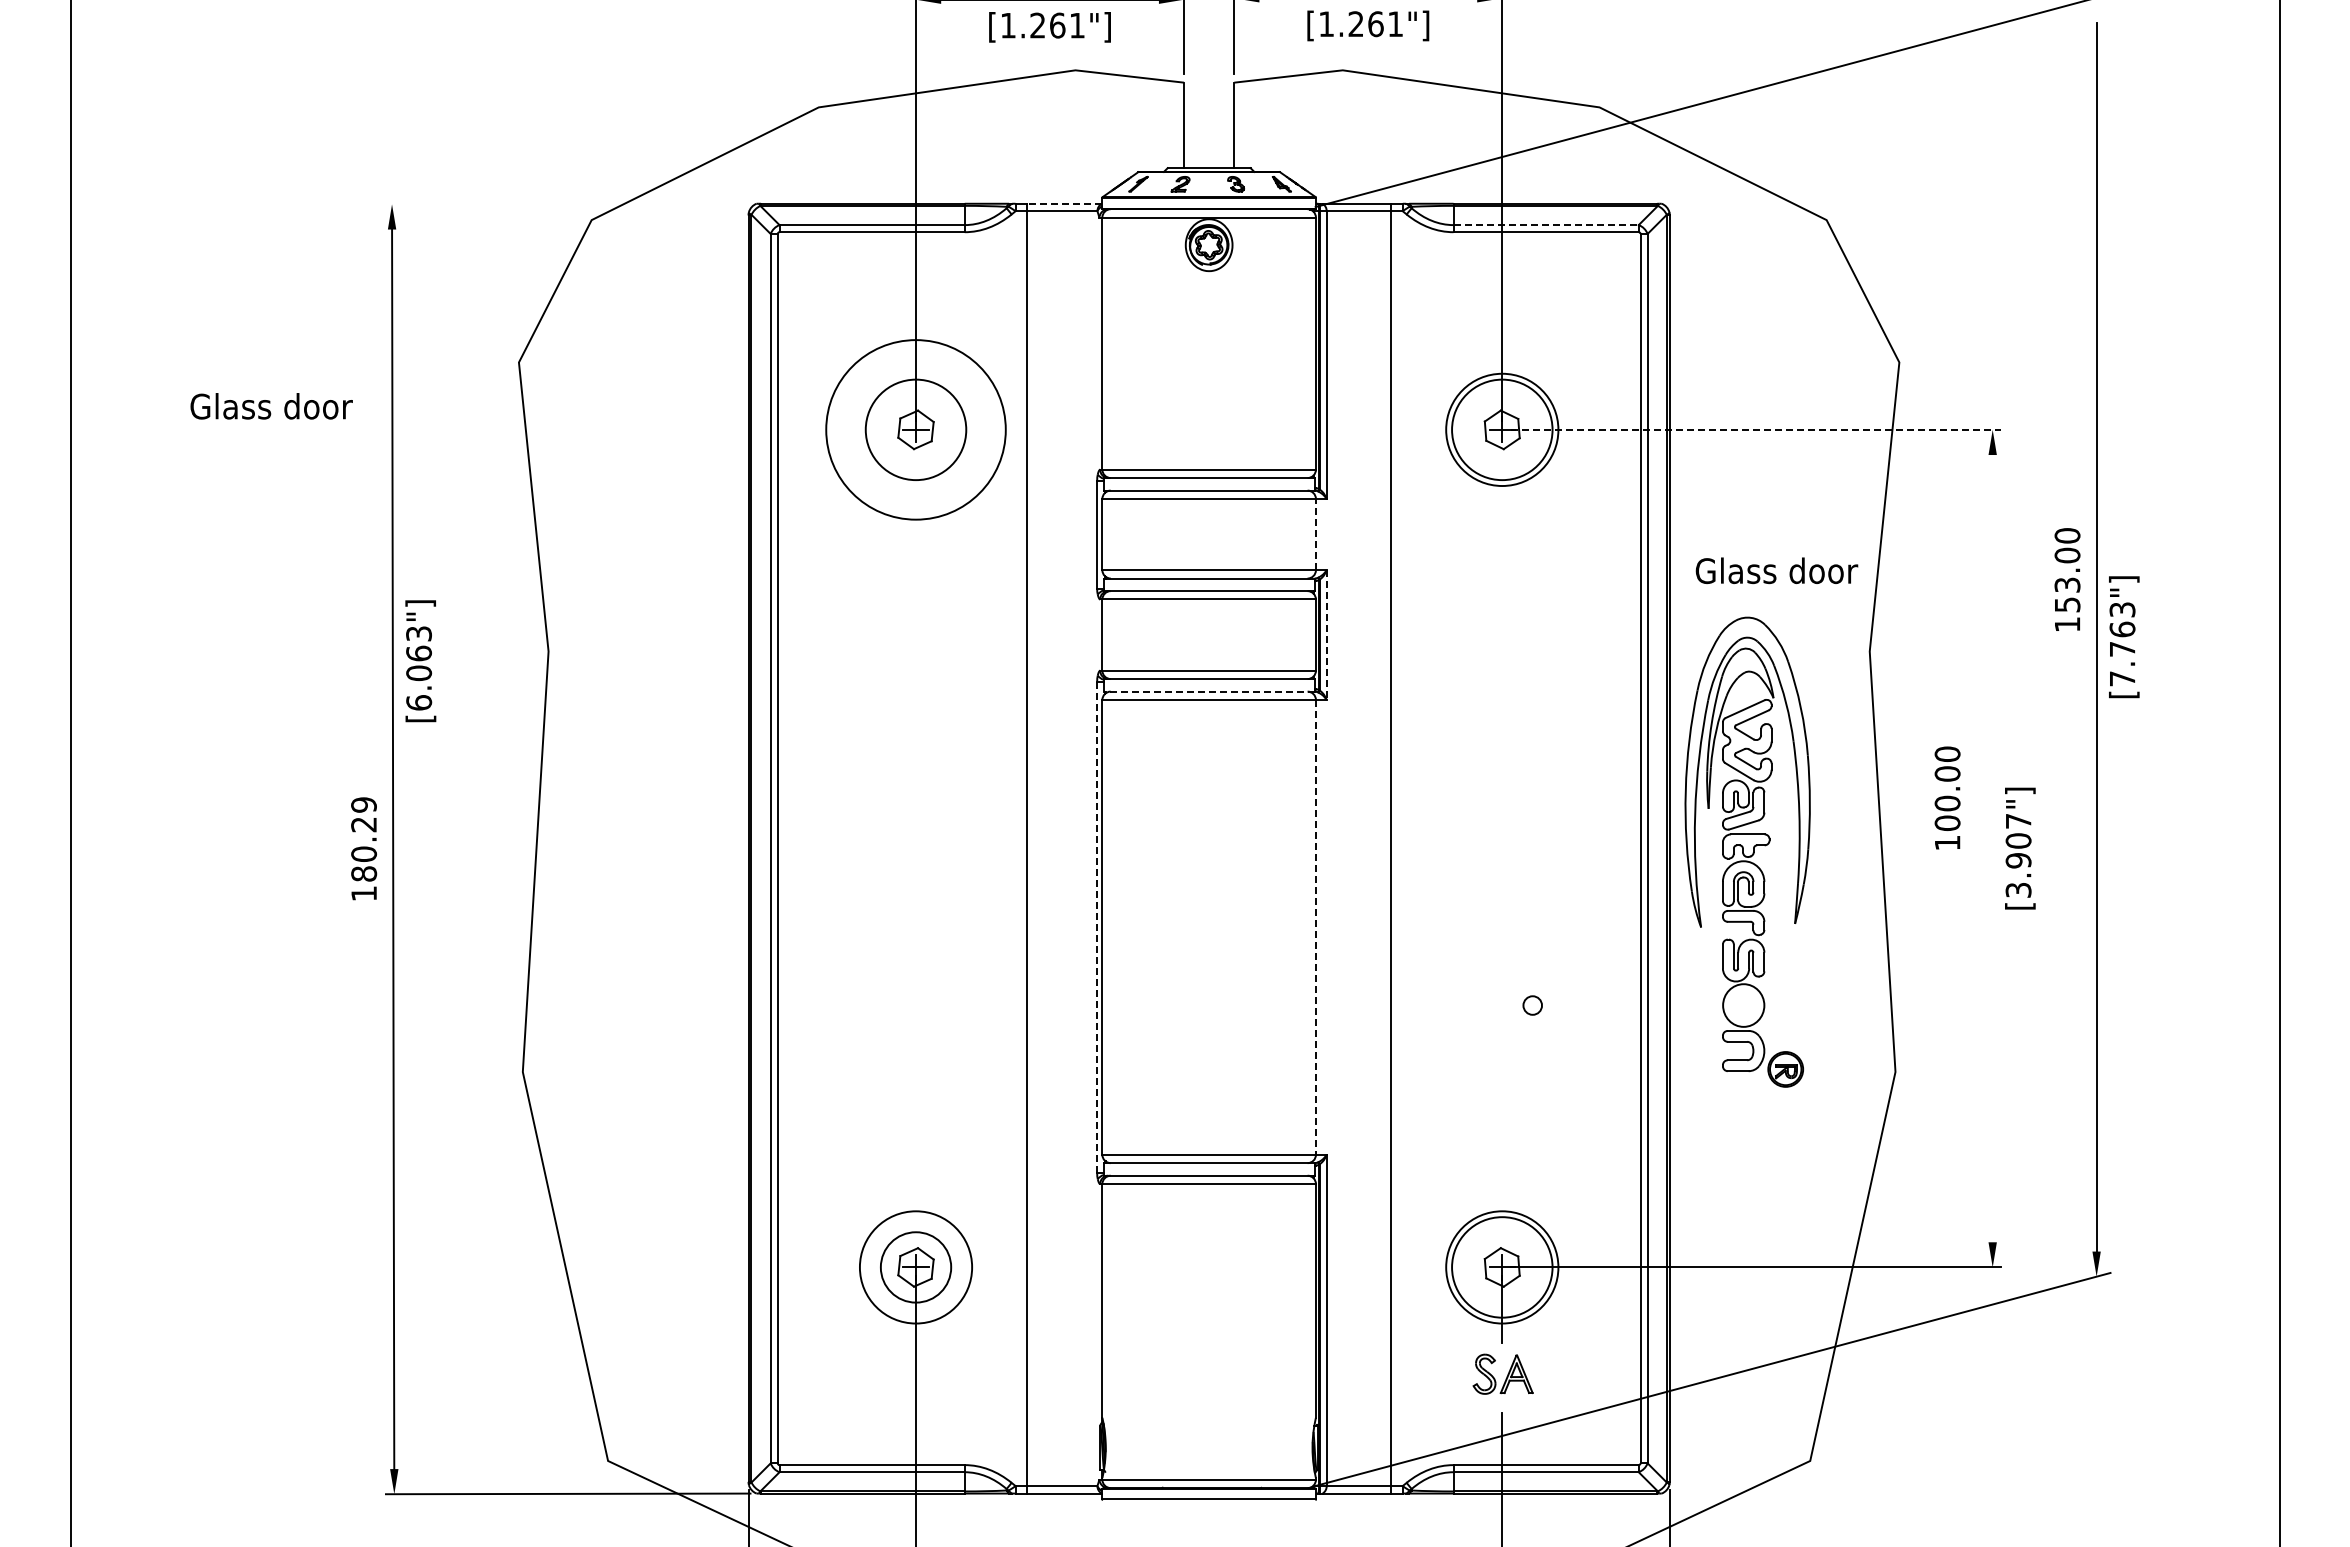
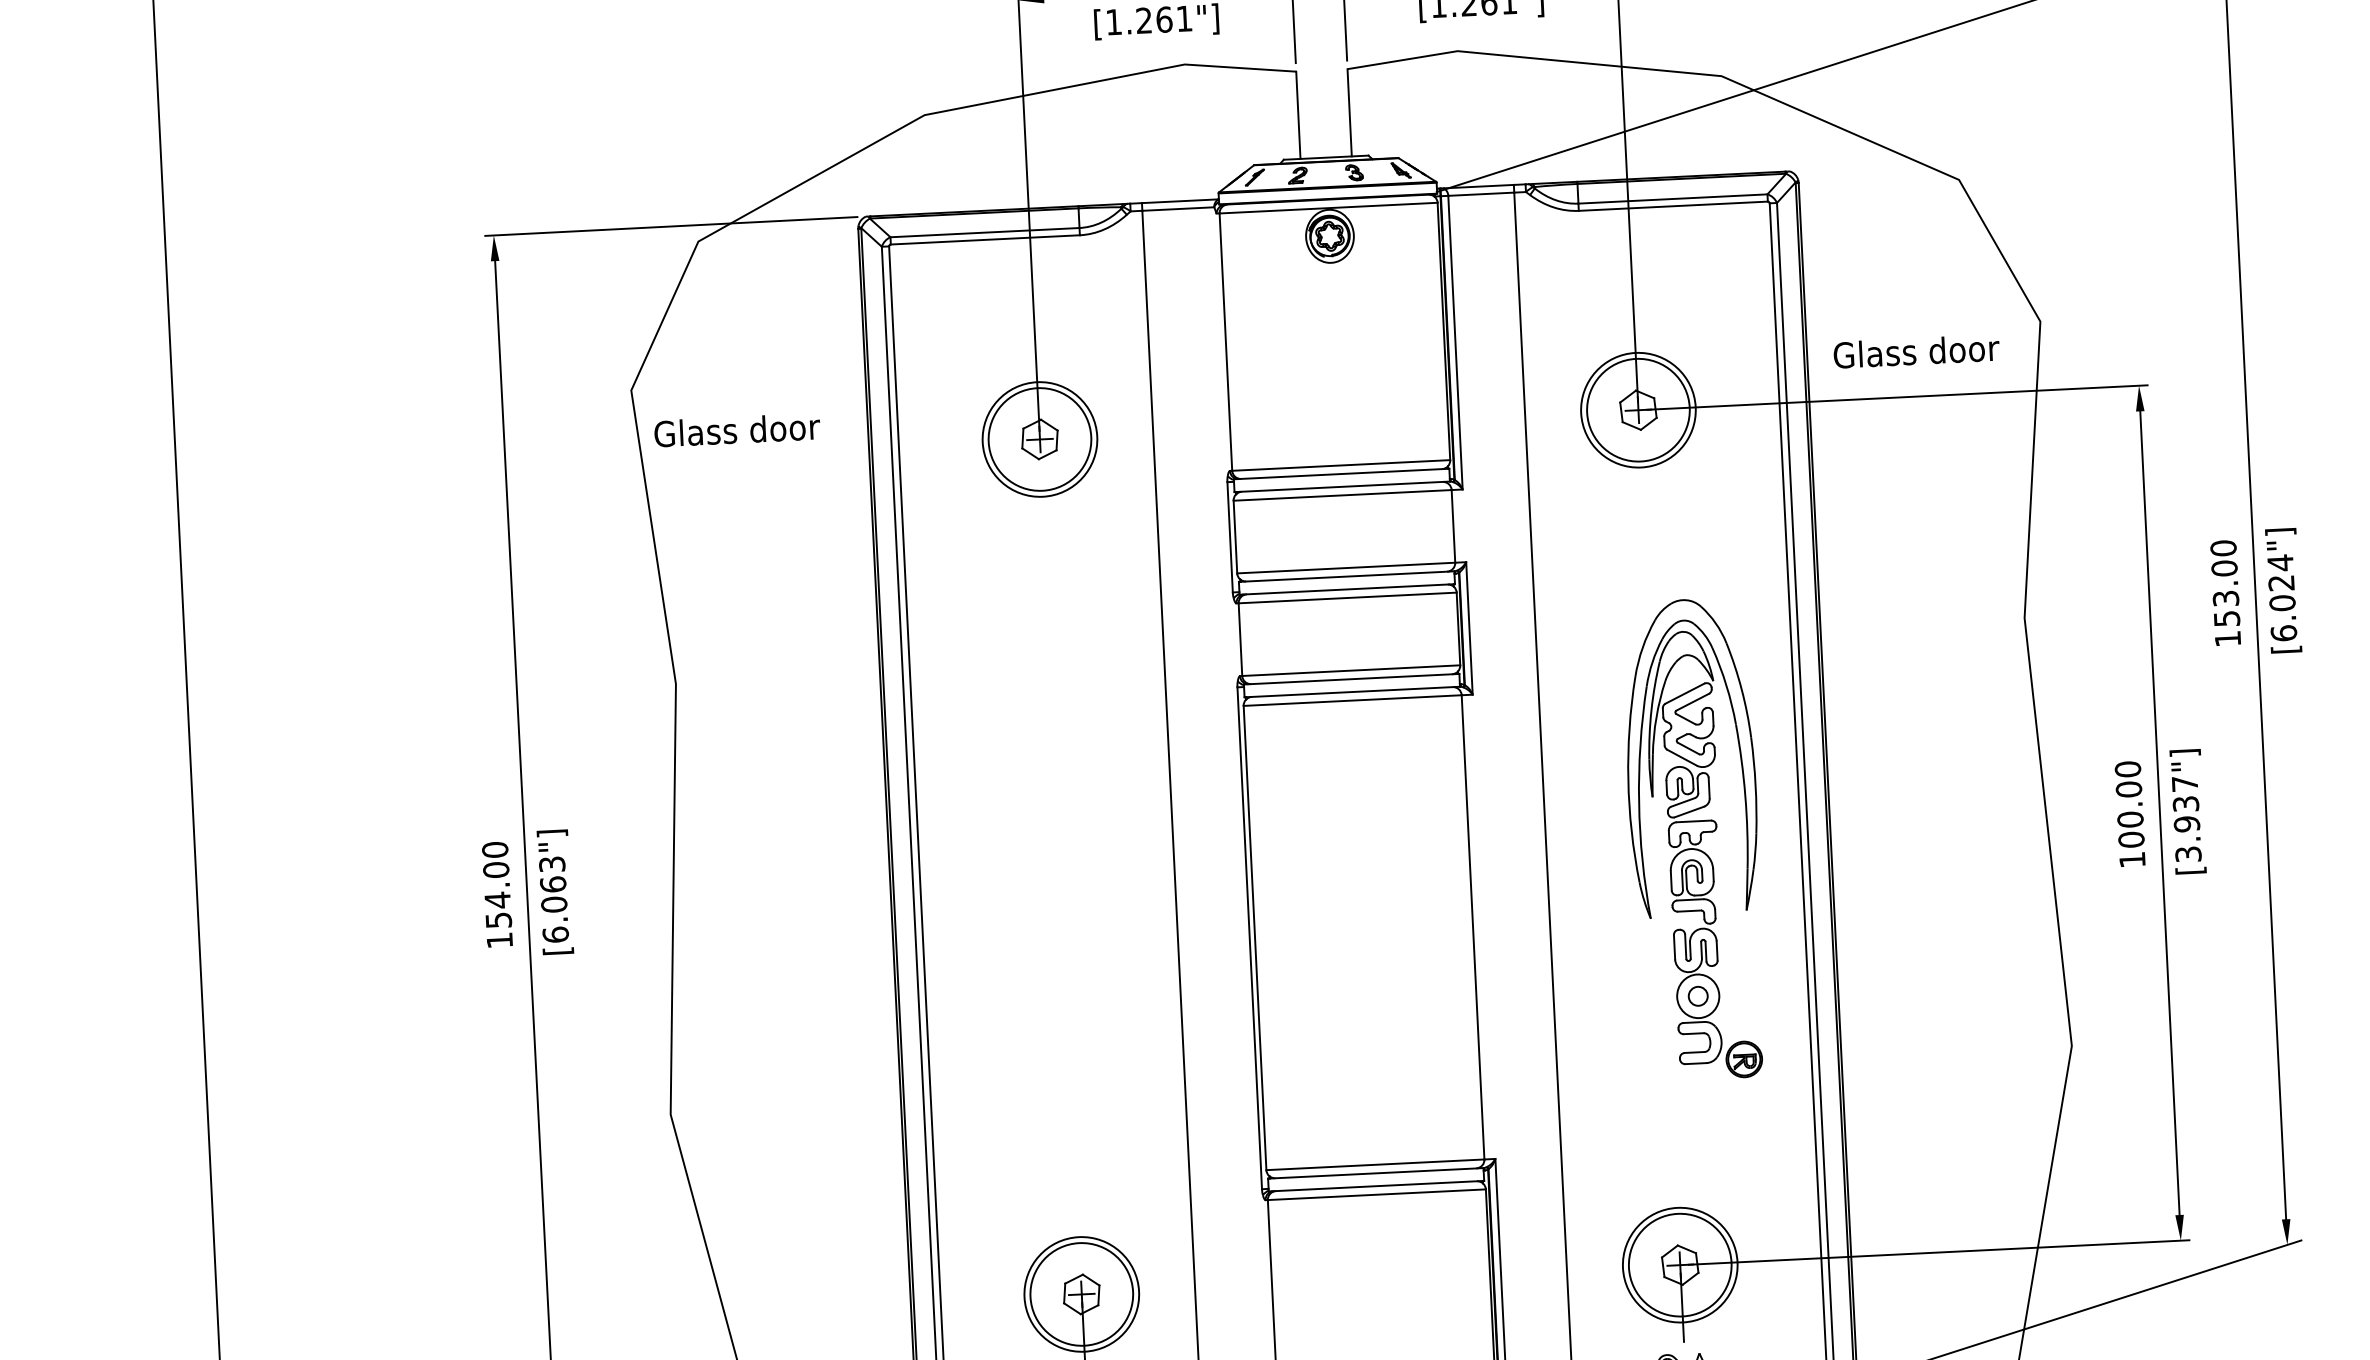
line: (565, 203) -> (670, 225), added
line: (1063, 203) -> (1179, 201), dashed -> solid
line: (1546, 225) -> (1673, 199), dashed -> solid
text: (271, 406) -> (737, 430), moved
circle: (915, 429) -> (1039, 439), size x0.62
line: (1756, 429) -> (1897, 397), dashed -> solid
line: (1315, 534) -> (1452, 526), dashed -> solid
text: (1776, 570) -> (1916, 351), moved
text: (2067, 579) -> (2225, 592), moved
line: (1326, 635) -> (1469, 628), dashed -> solid
text: (2122, 643) -> (2282, 597), [7.763"] -> [6.024"]
text: (420, 661) -> (555, 892), moved
line: (1209, 691) -> (1352, 691), dashed -> solid
text: (1947, 797) -> (2130, 813), moved
text: (364, 839) -> (497, 885), 180.29 -> 154.00
text: (2018, 840) -> (2185, 803), [3.907"] -> [3.937"]
line: (1992, 848) -> (2159, 813), added
part: (1747, 851) -> (1694, 838), moved
line: (1097, 927) -> (1250, 938), dashed -> solid
line: (1315, 927) -> (1472, 927), dashed -> solid
circle: (915, 1267) -> (1081, 1294), size x1.43

